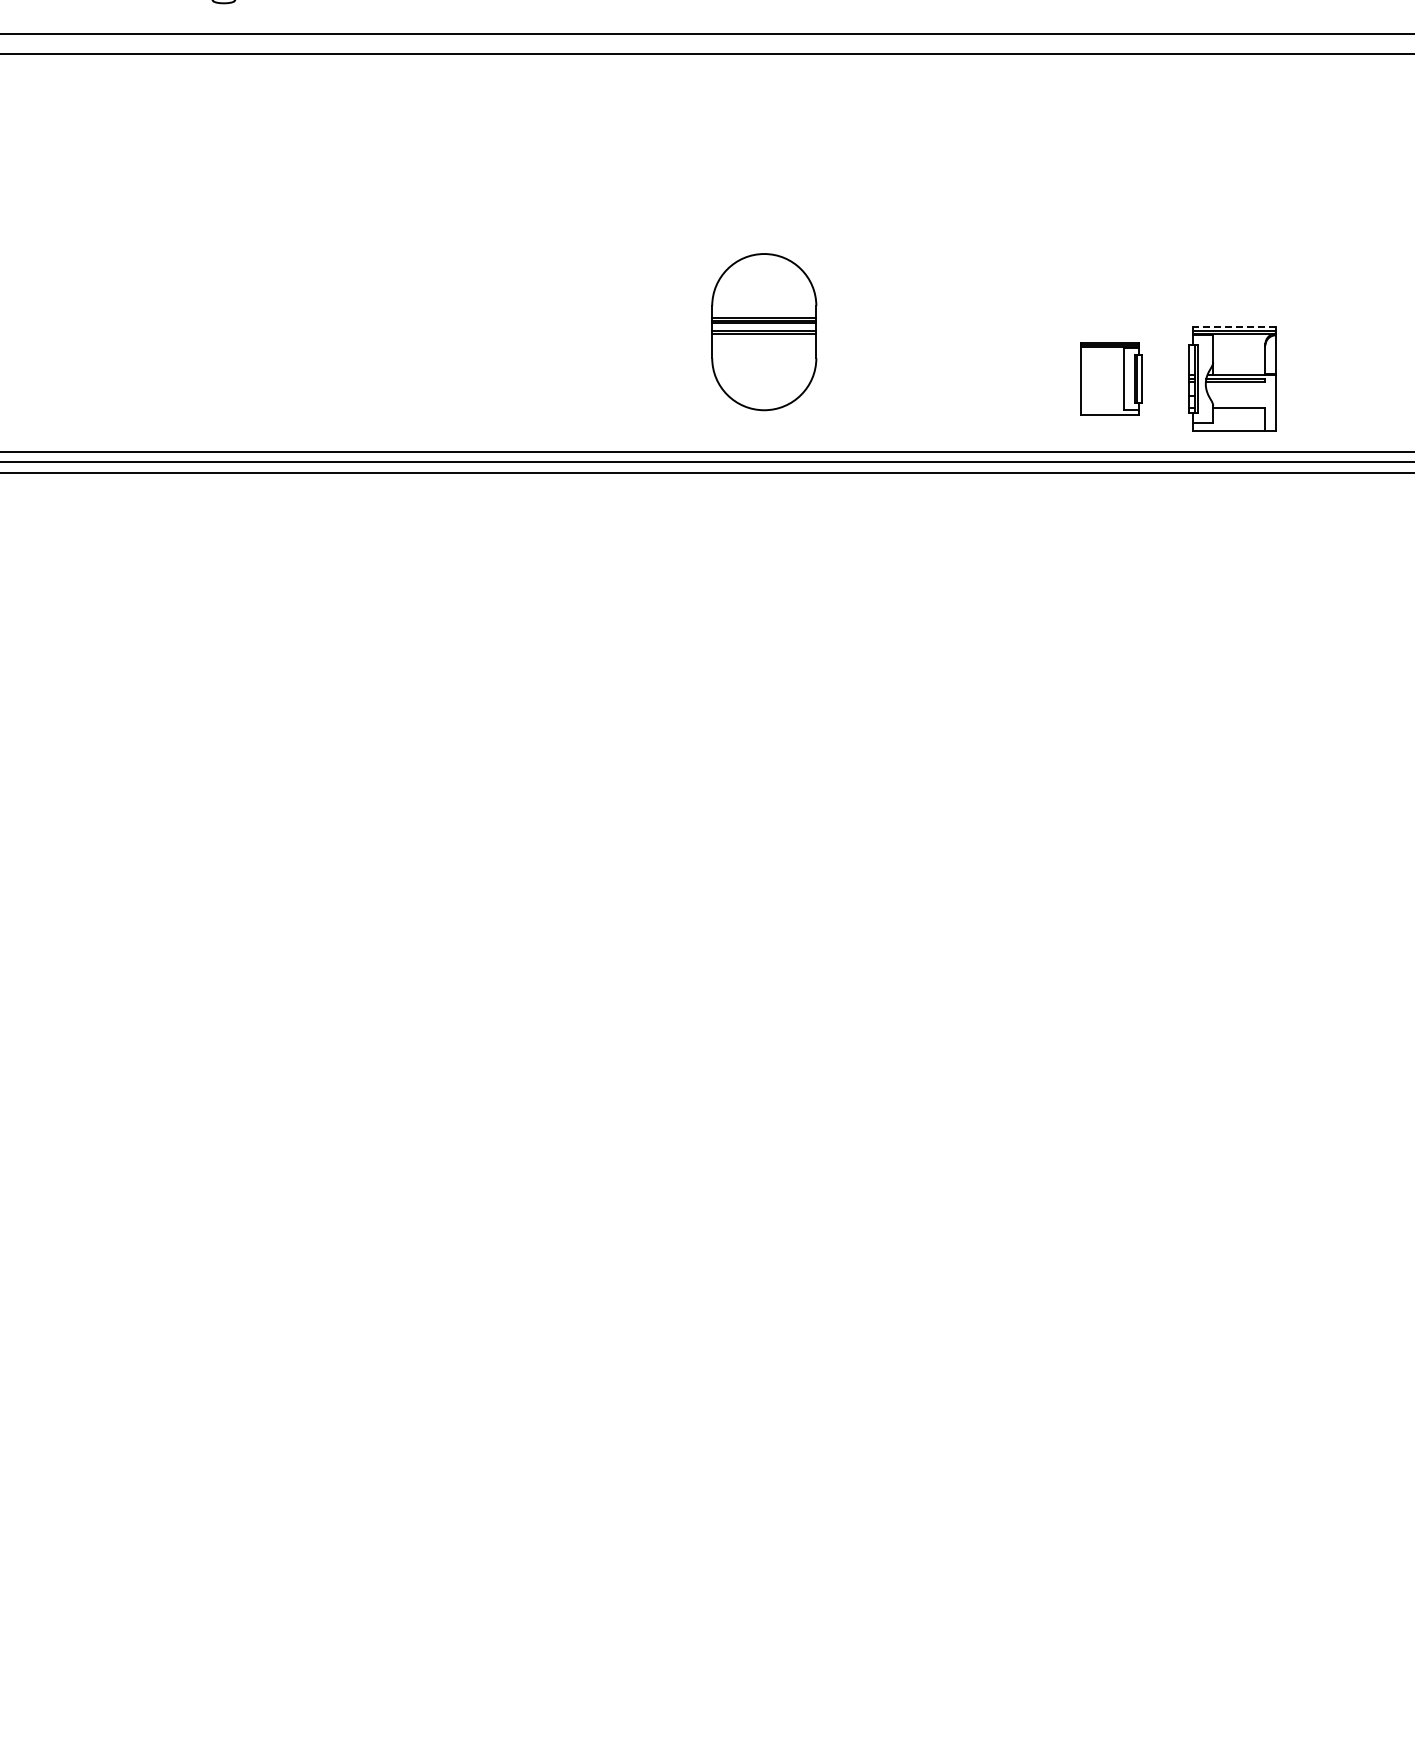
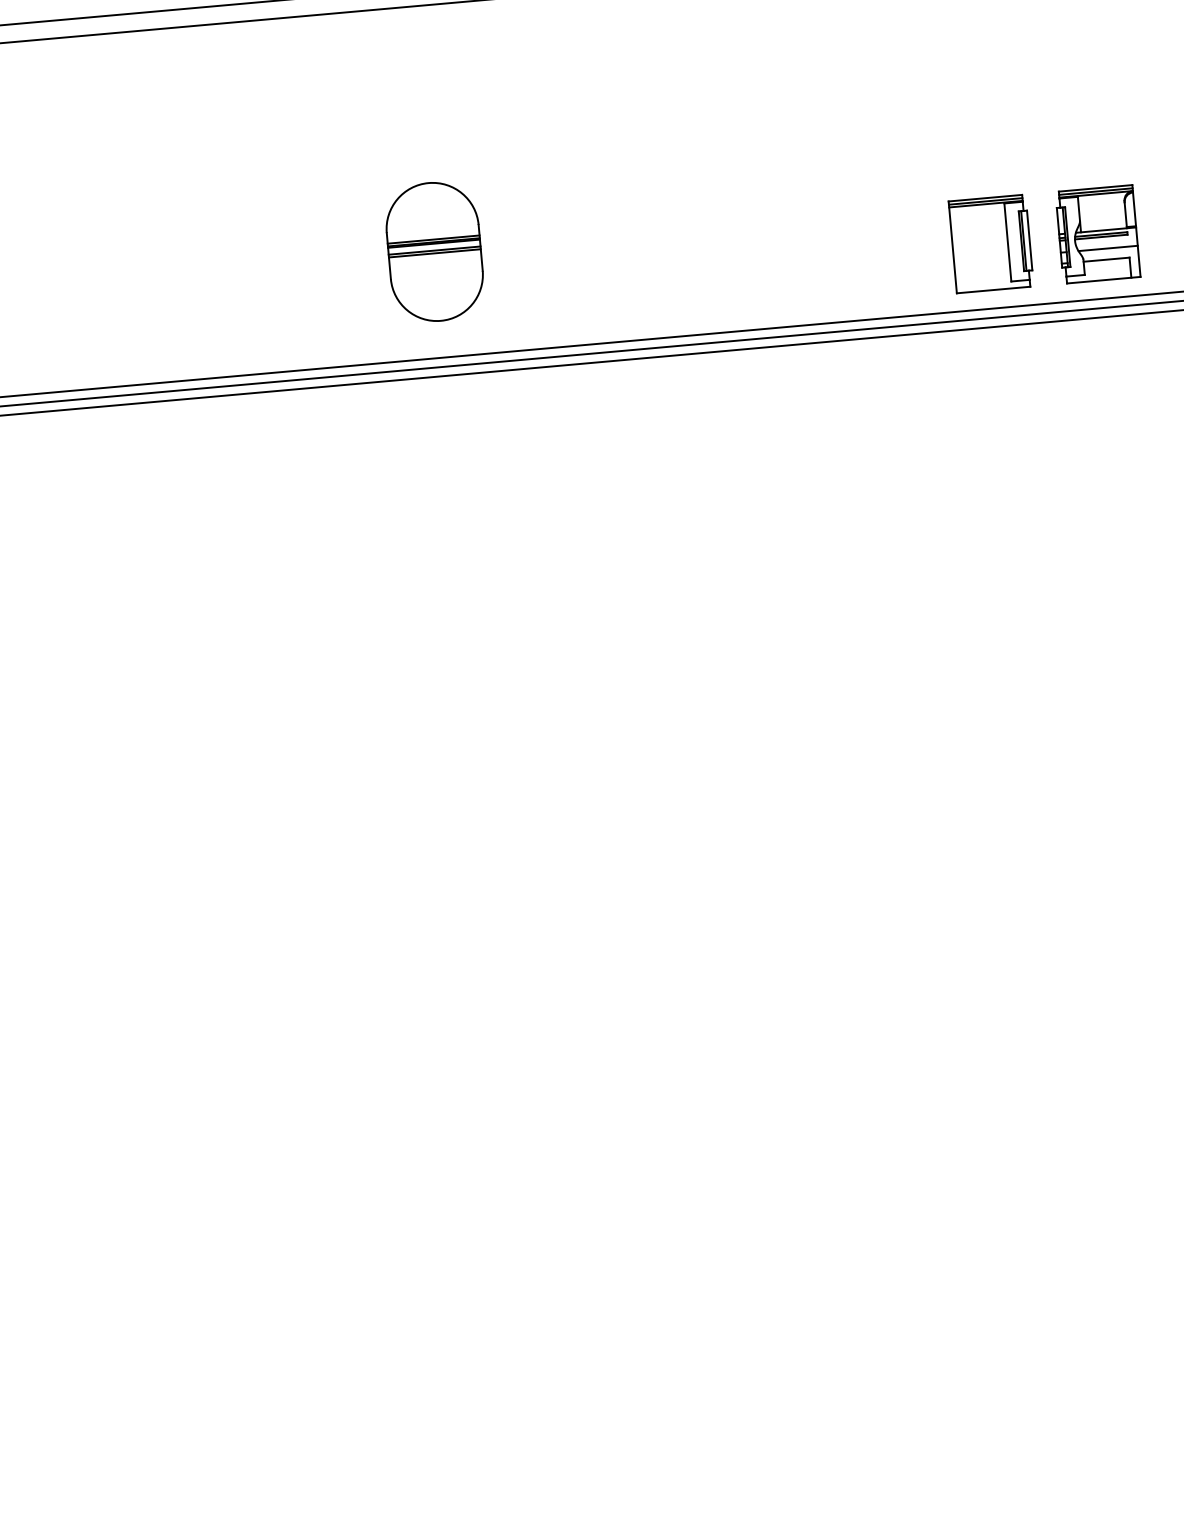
line: (1234, 326) -> (1095, 187), dashed -> solid
part: (764, 332) -> (434, 252), moved
part: (1111, 378) -> (991, 243), size x1.43
line: (1241, 395) -> (1107, 248), added

